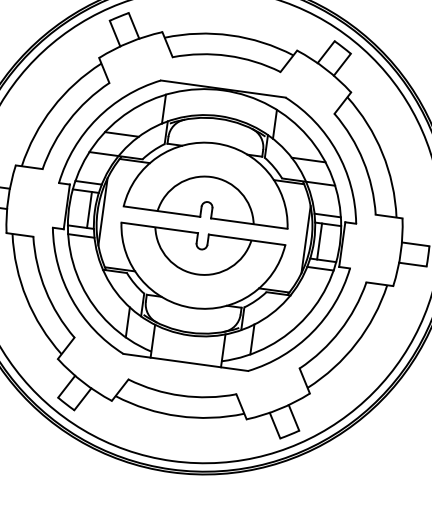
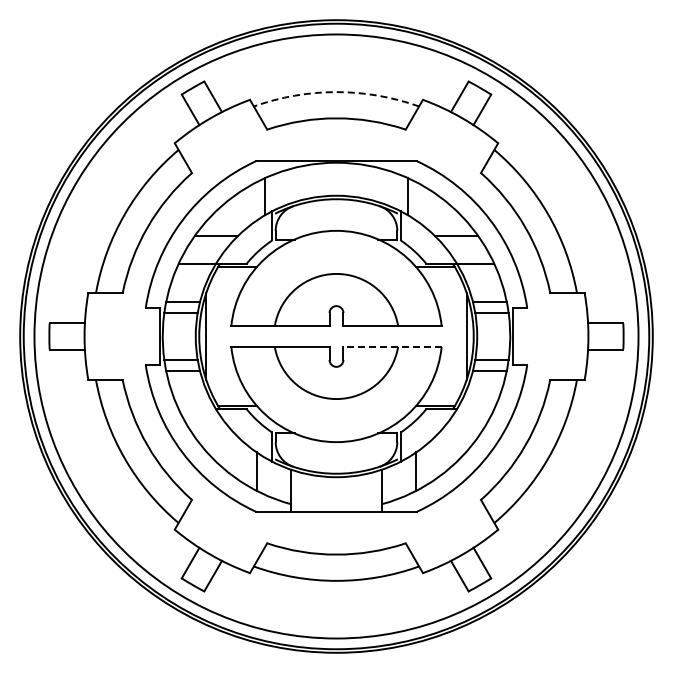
arc: (230, 35) -> (336, 92), solid -> dashed
line: (89, 209) -> (188, 336), removed
line: (247, 239) -> (392, 346), solid -> dashed
line: (319, 241) -> (484, 336), removed

